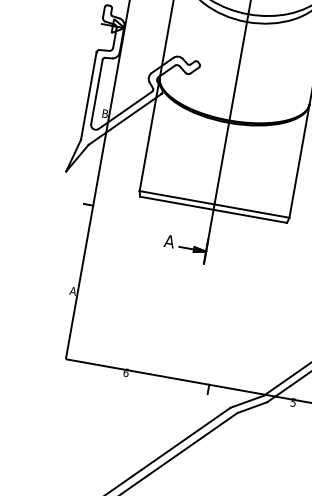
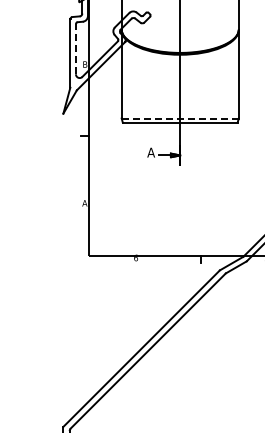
line: (96, 90) -> (75, 48), solid -> dashed
line: (214, 204) -> (180, 118), solid -> dashed

